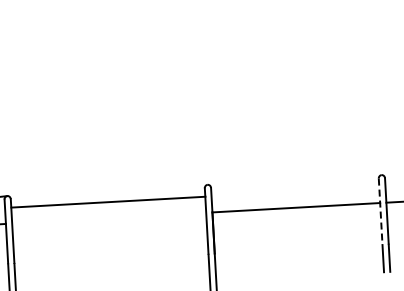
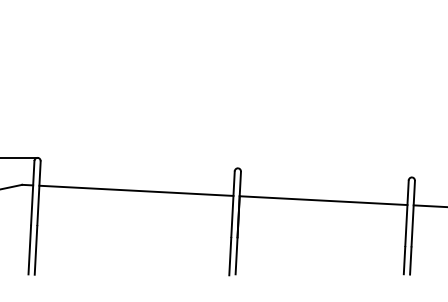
line: (108, 201) -> (136, 190), moved
line: (381, 211) -> (407, 213), dashed -> solid

